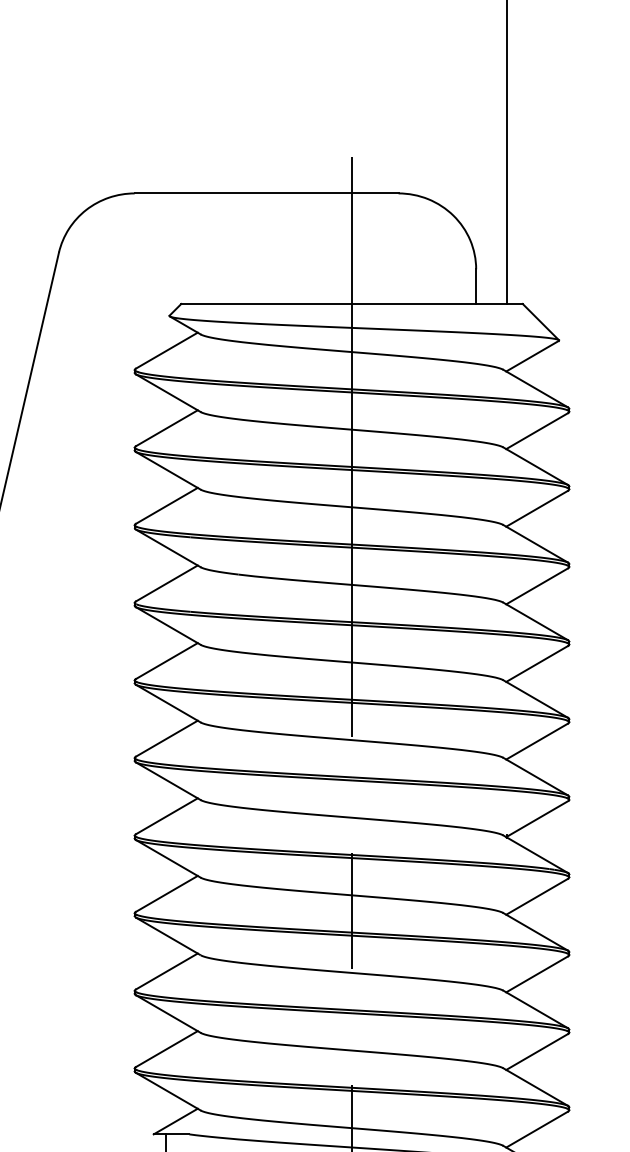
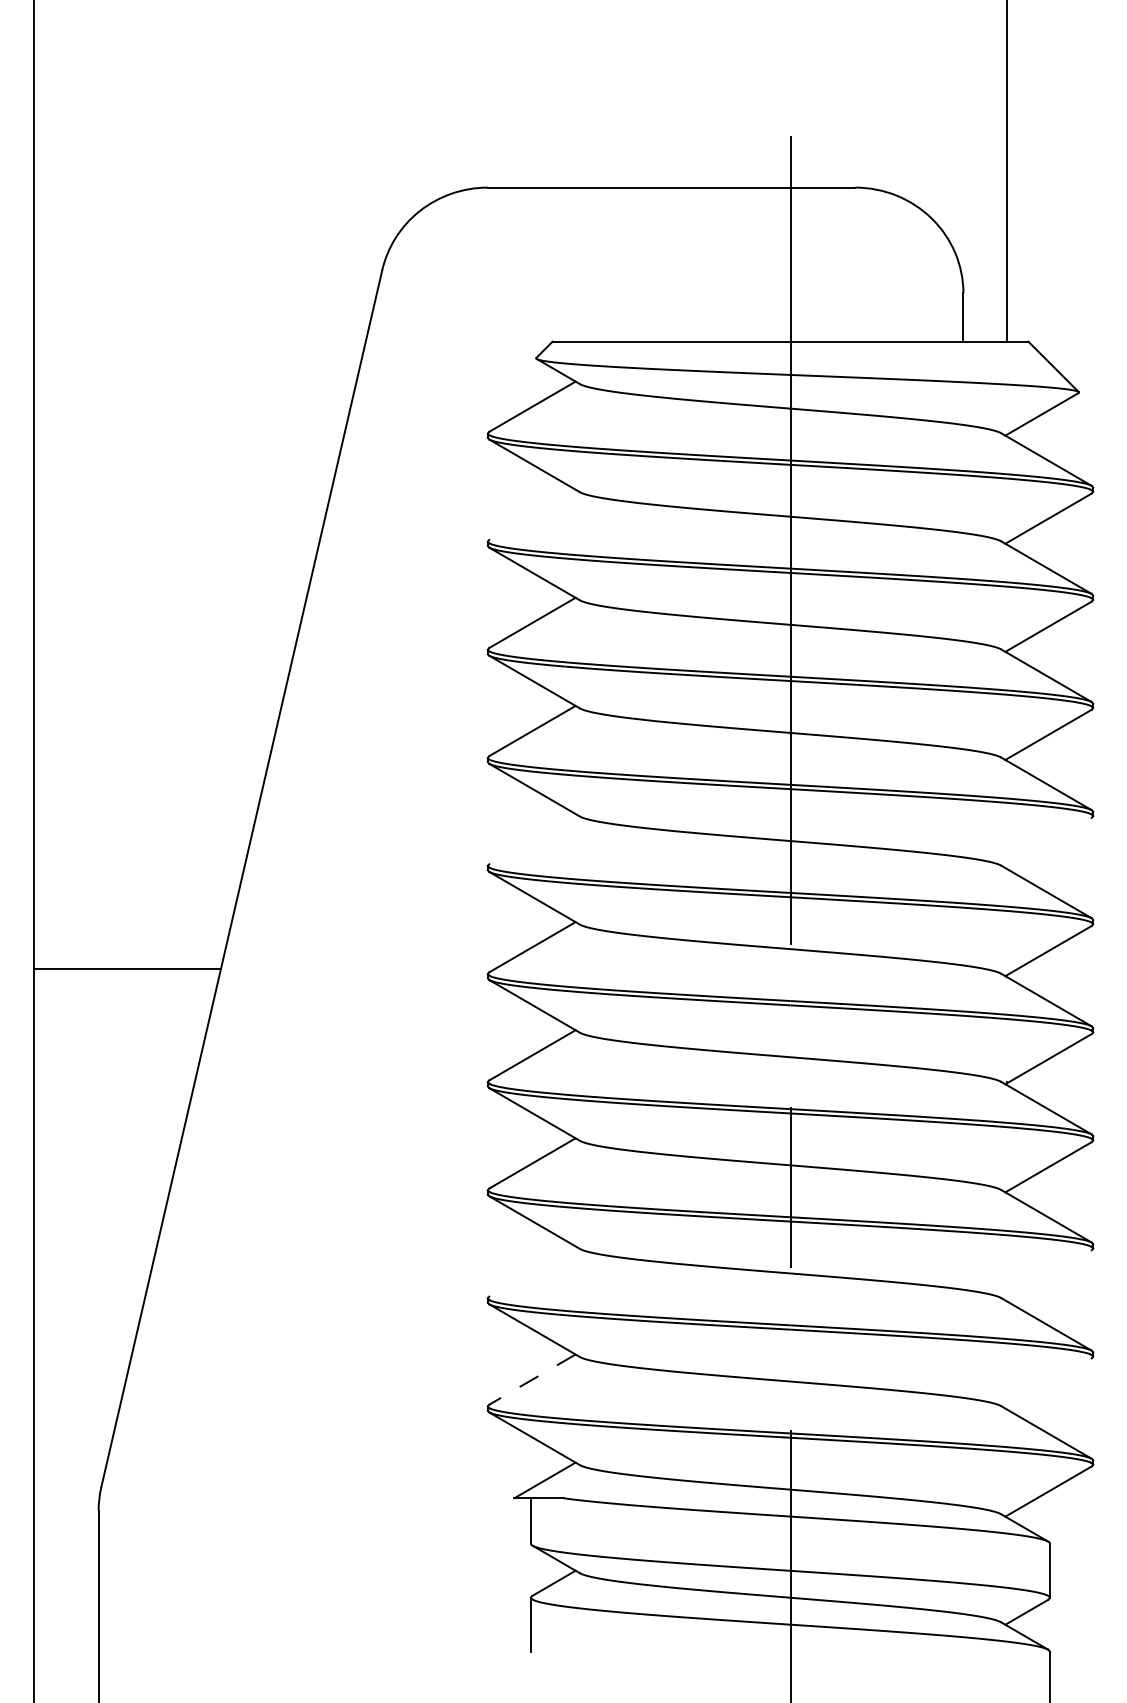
line: (166, 428) -> (532, 514), removed
line: (166, 661) -> (532, 839), removed
line: (537, 663) -> (1048, 842), removed
line: (166, 971) -> (532, 1271), removed
line: (537, 974) -> (1048, 1275), removed
line: (166, 1049) -> (532, 1379), solid -> dashed
line: (537, 1051) -> (1048, 1383), removed

